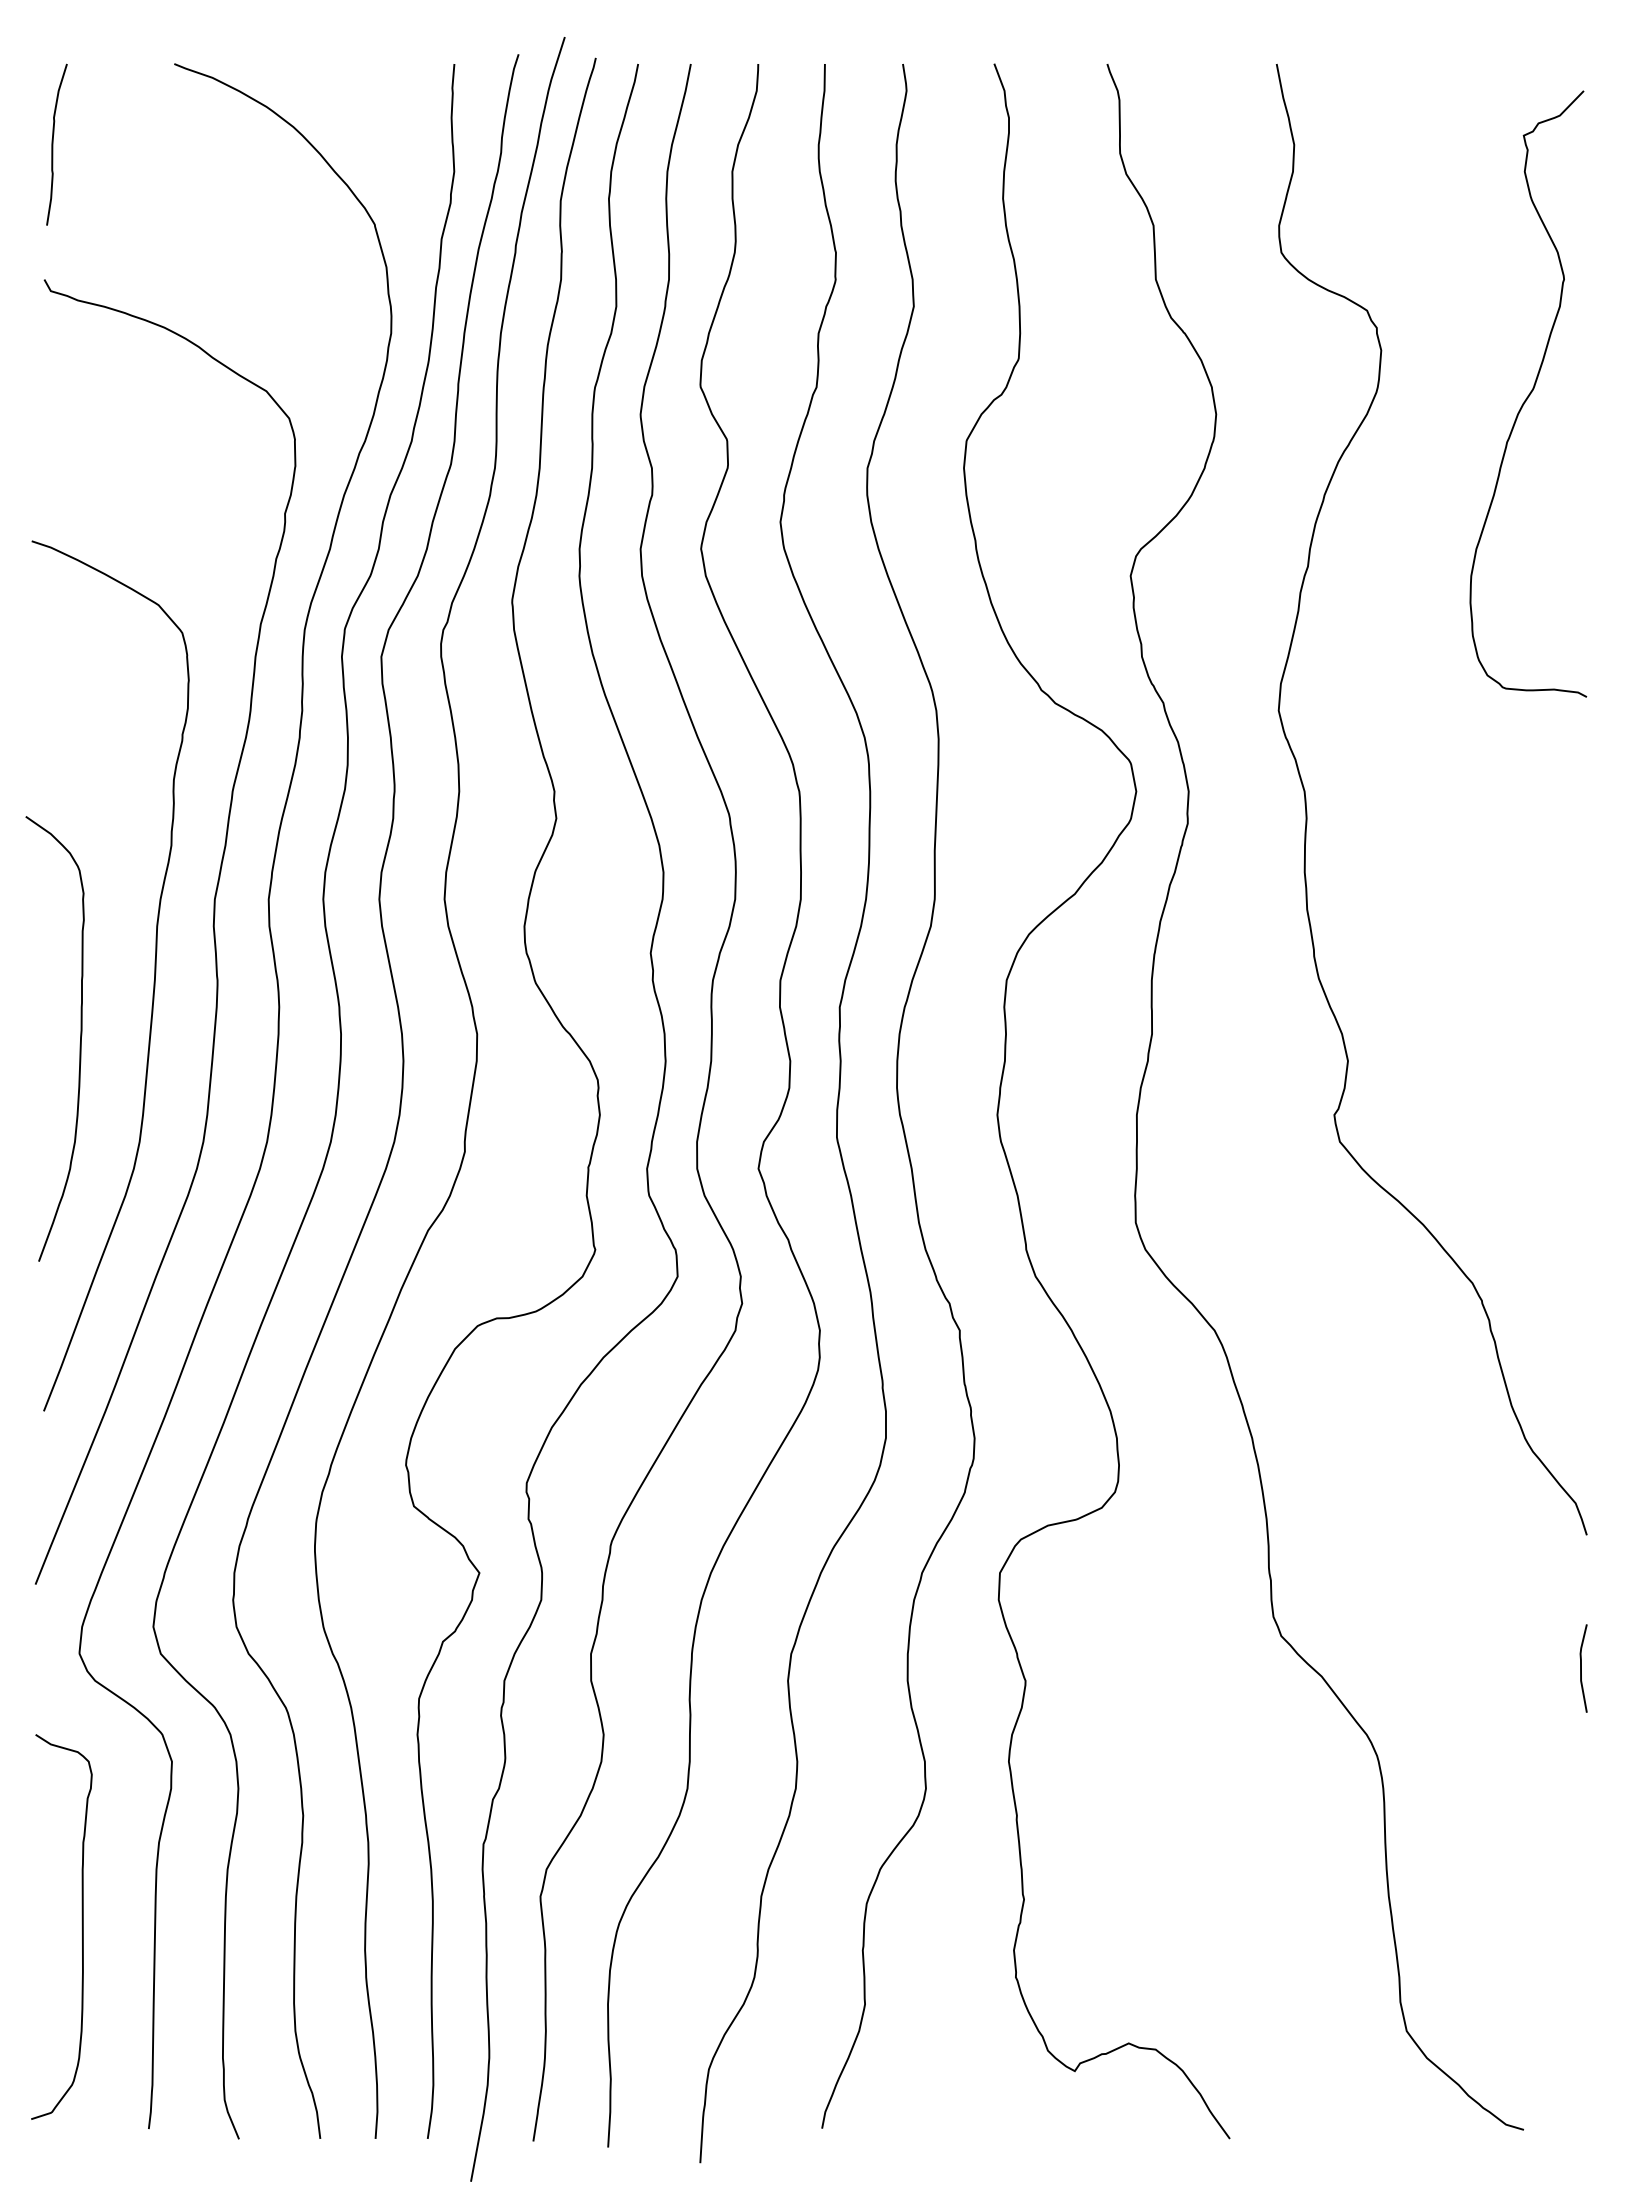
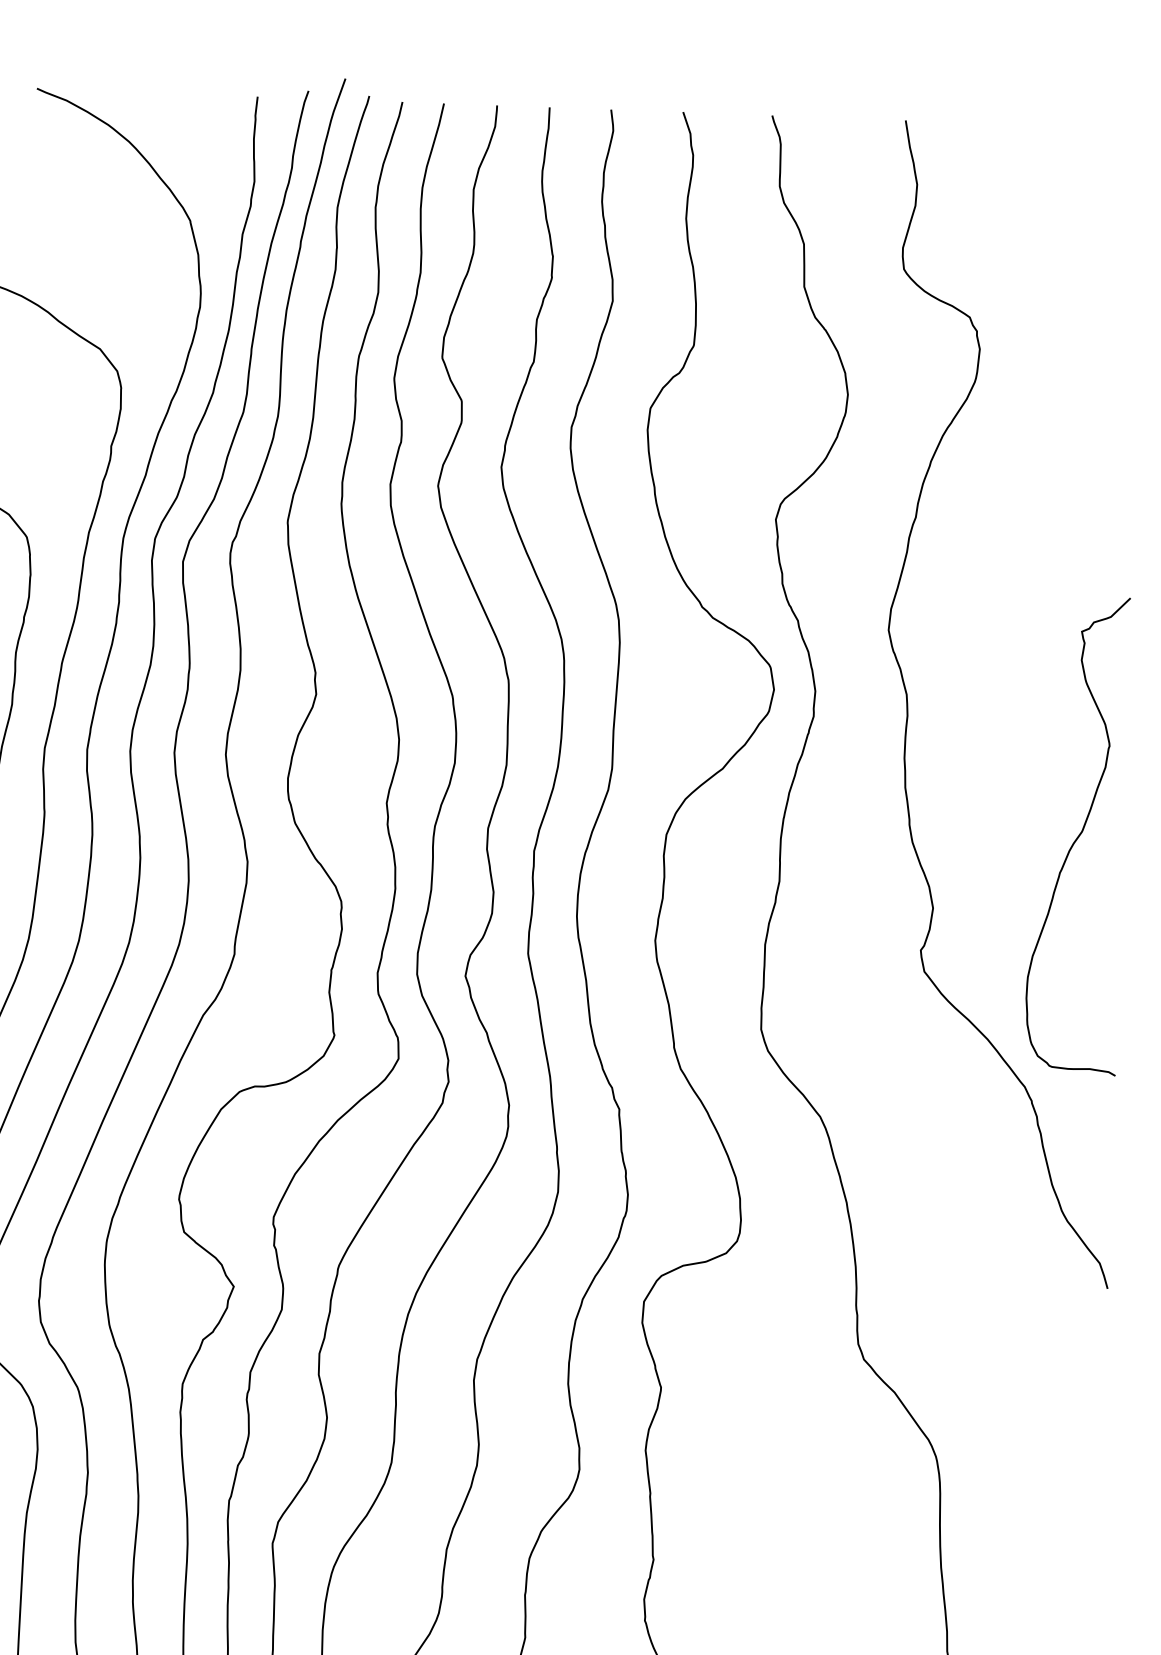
curve: (1529, 393) -> (1079, 835), moved
curve: (1581, 1668) -> (1099, 1393), removed

